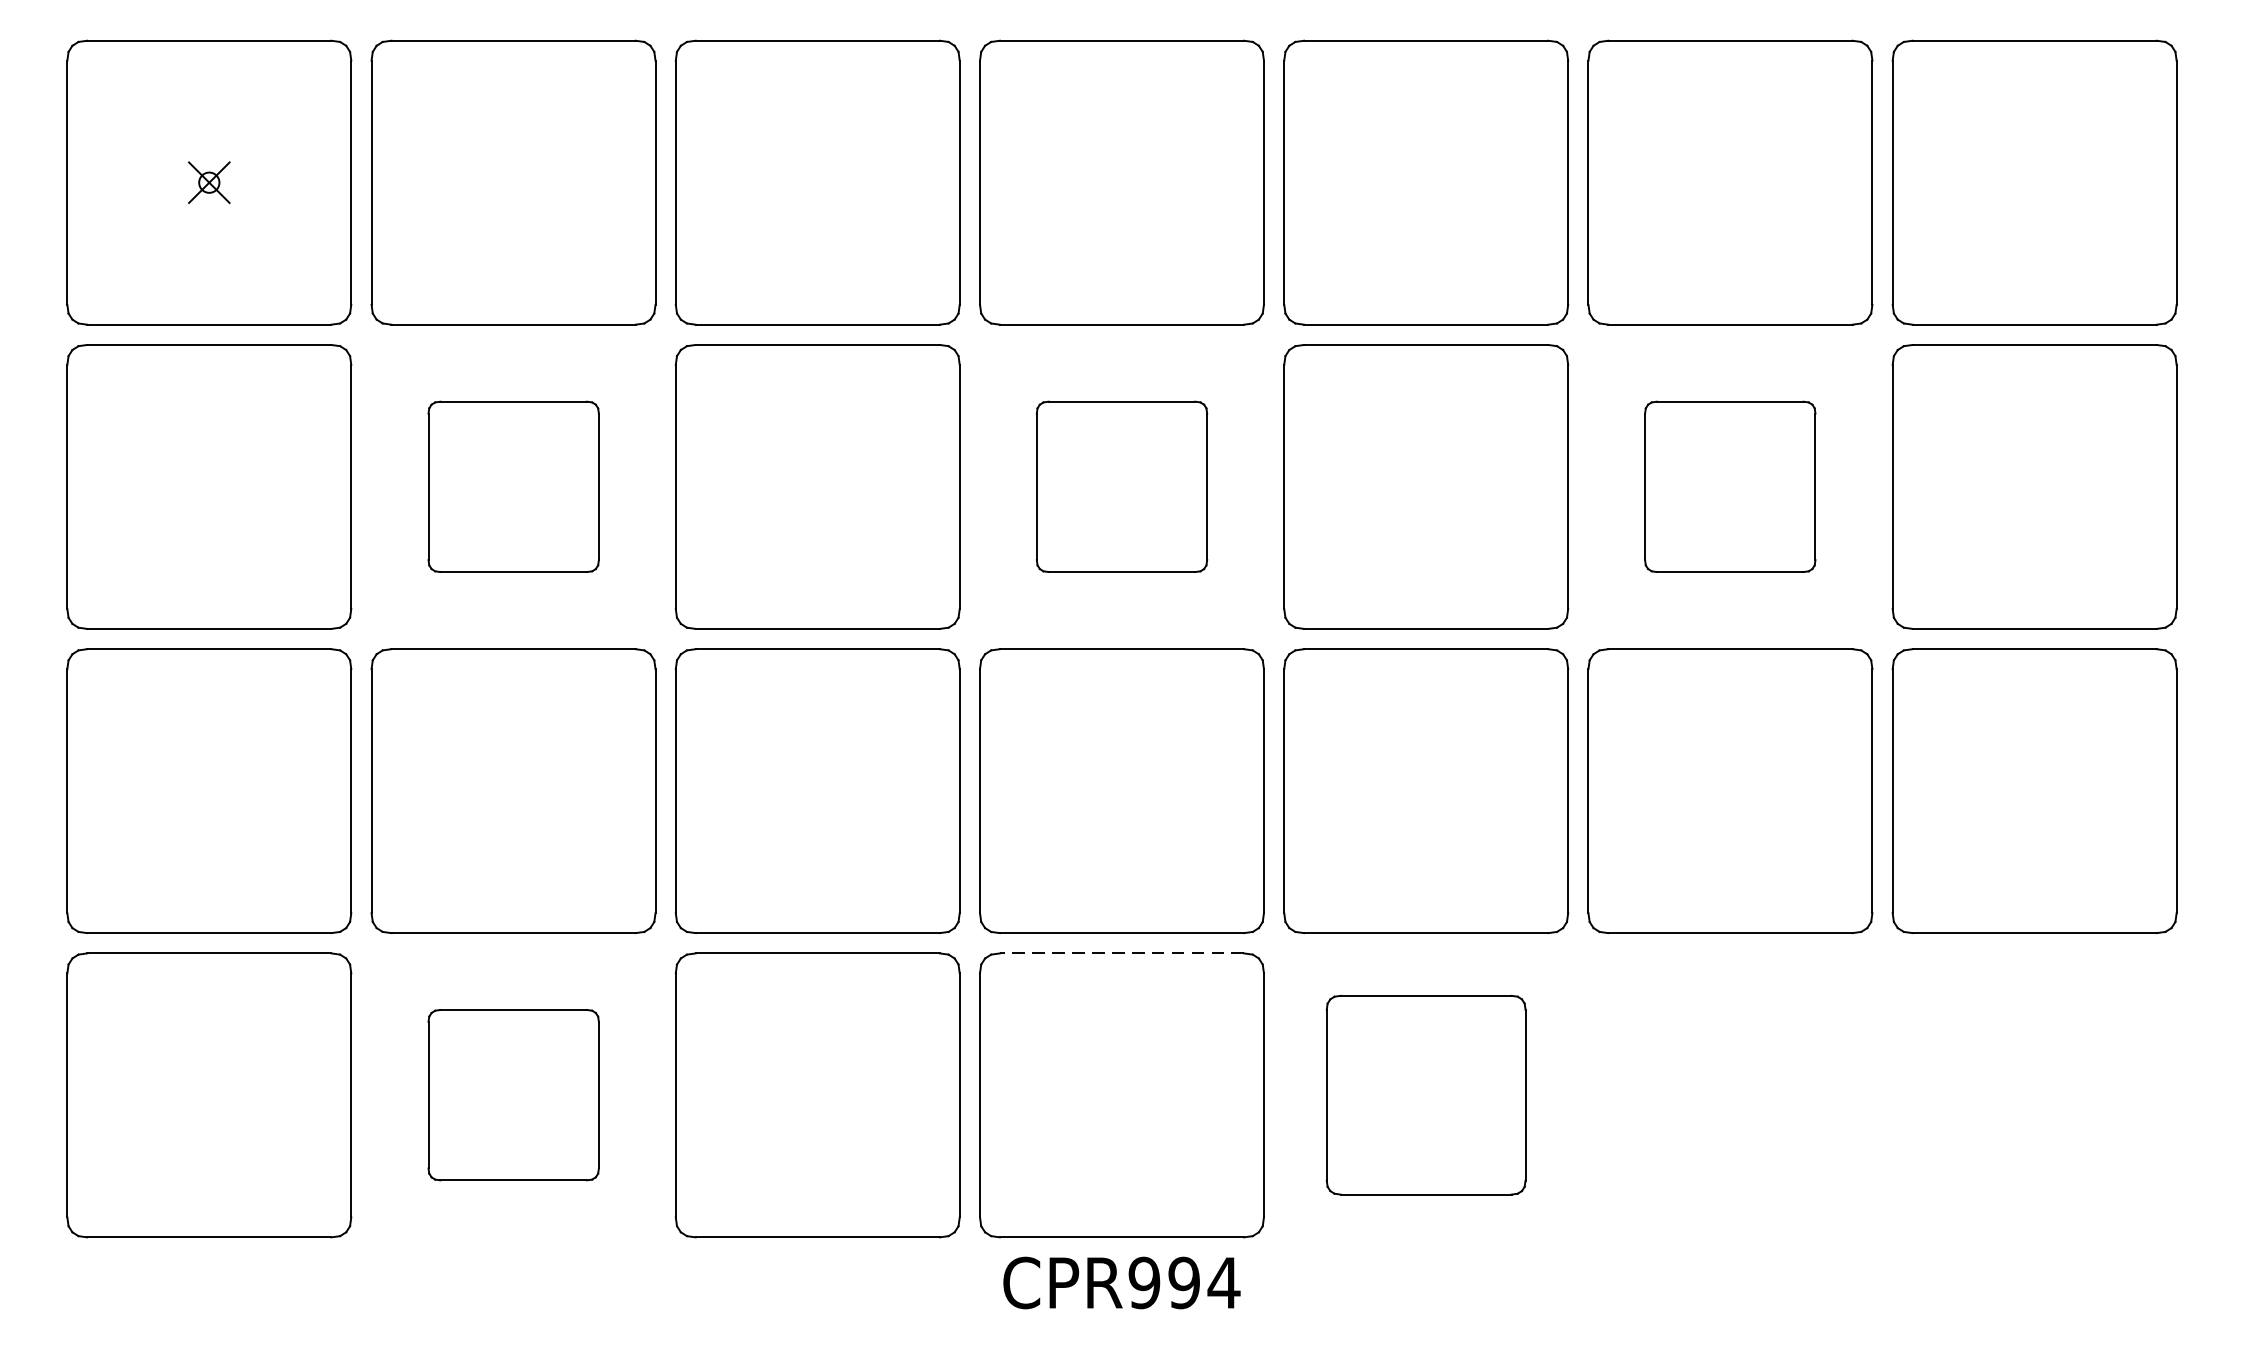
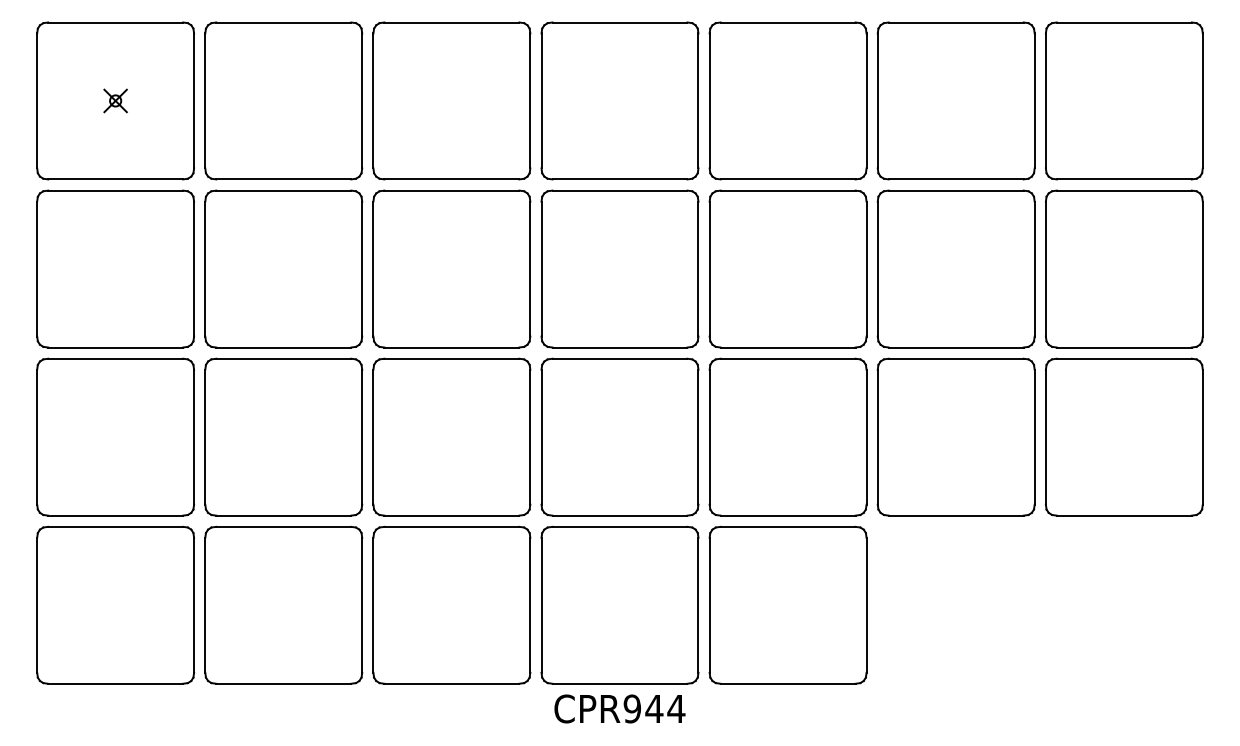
part: (513, 485) -> (283, 268), size x1.67
part: (1121, 485) -> (619, 268), size x1.67
part: (1729, 485) -> (955, 268), size x1.67
line: (1121, 952) -> (619, 526), dashed -> solid
part: (513, 1093) -> (283, 604), size x1.67
part: (1425, 1093) -> (787, 604), size x1.43
text: (1184, 1282) -> (654, 708), CPR994 -> CPR944

